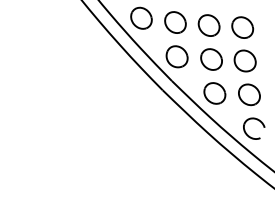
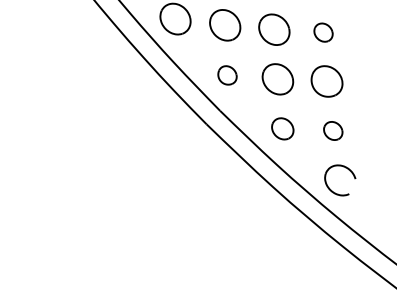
part: (242, 27) -> (323, 32), size x0.6
part: (176, 56) -> (226, 74), size x0.6
part: (214, 93) -> (282, 128), size x0.7
part: (249, 94) -> (333, 130), size x0.6

